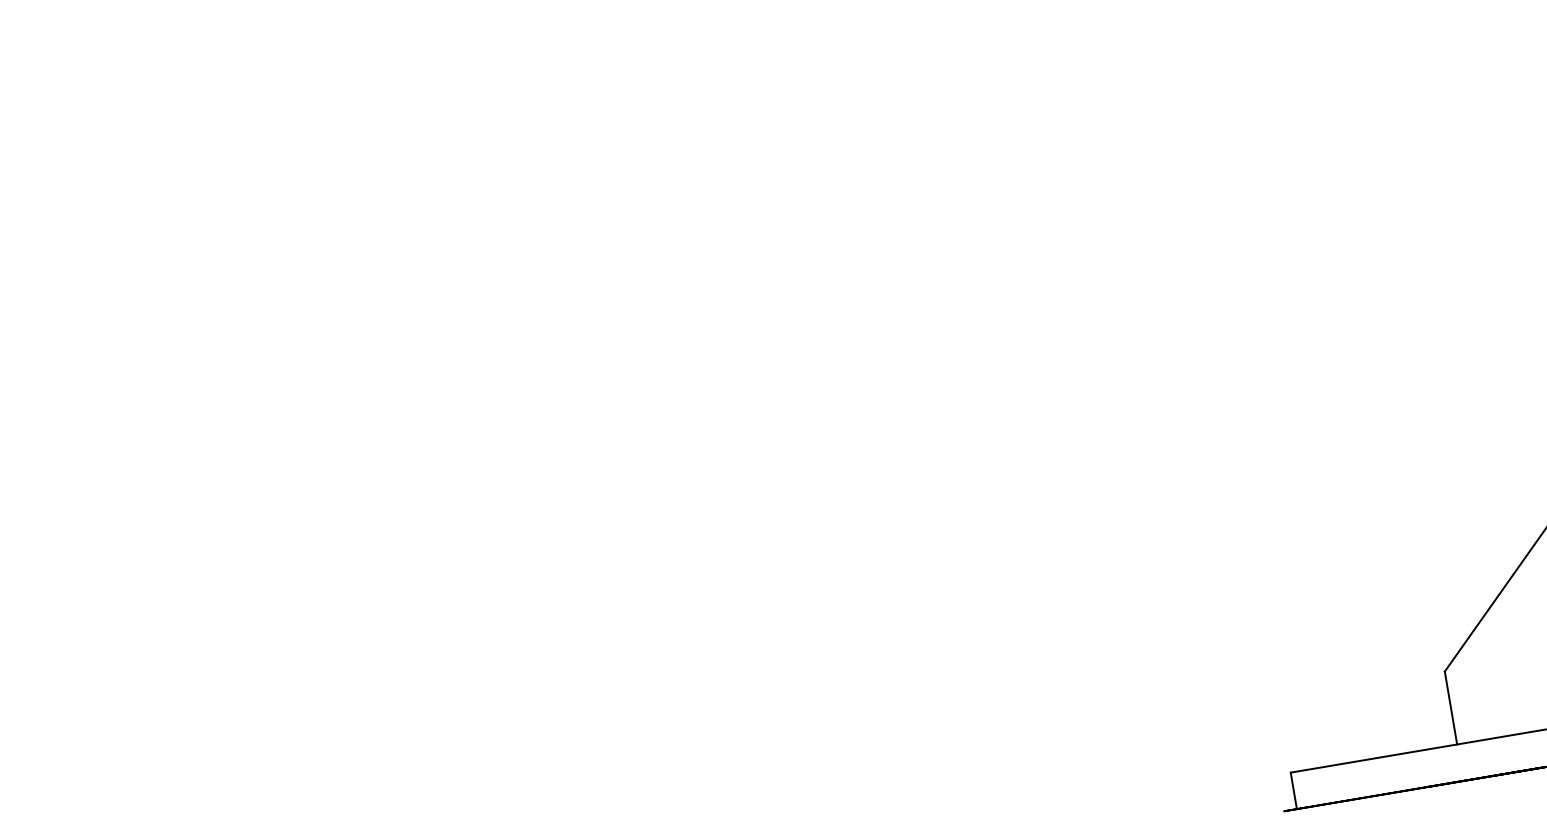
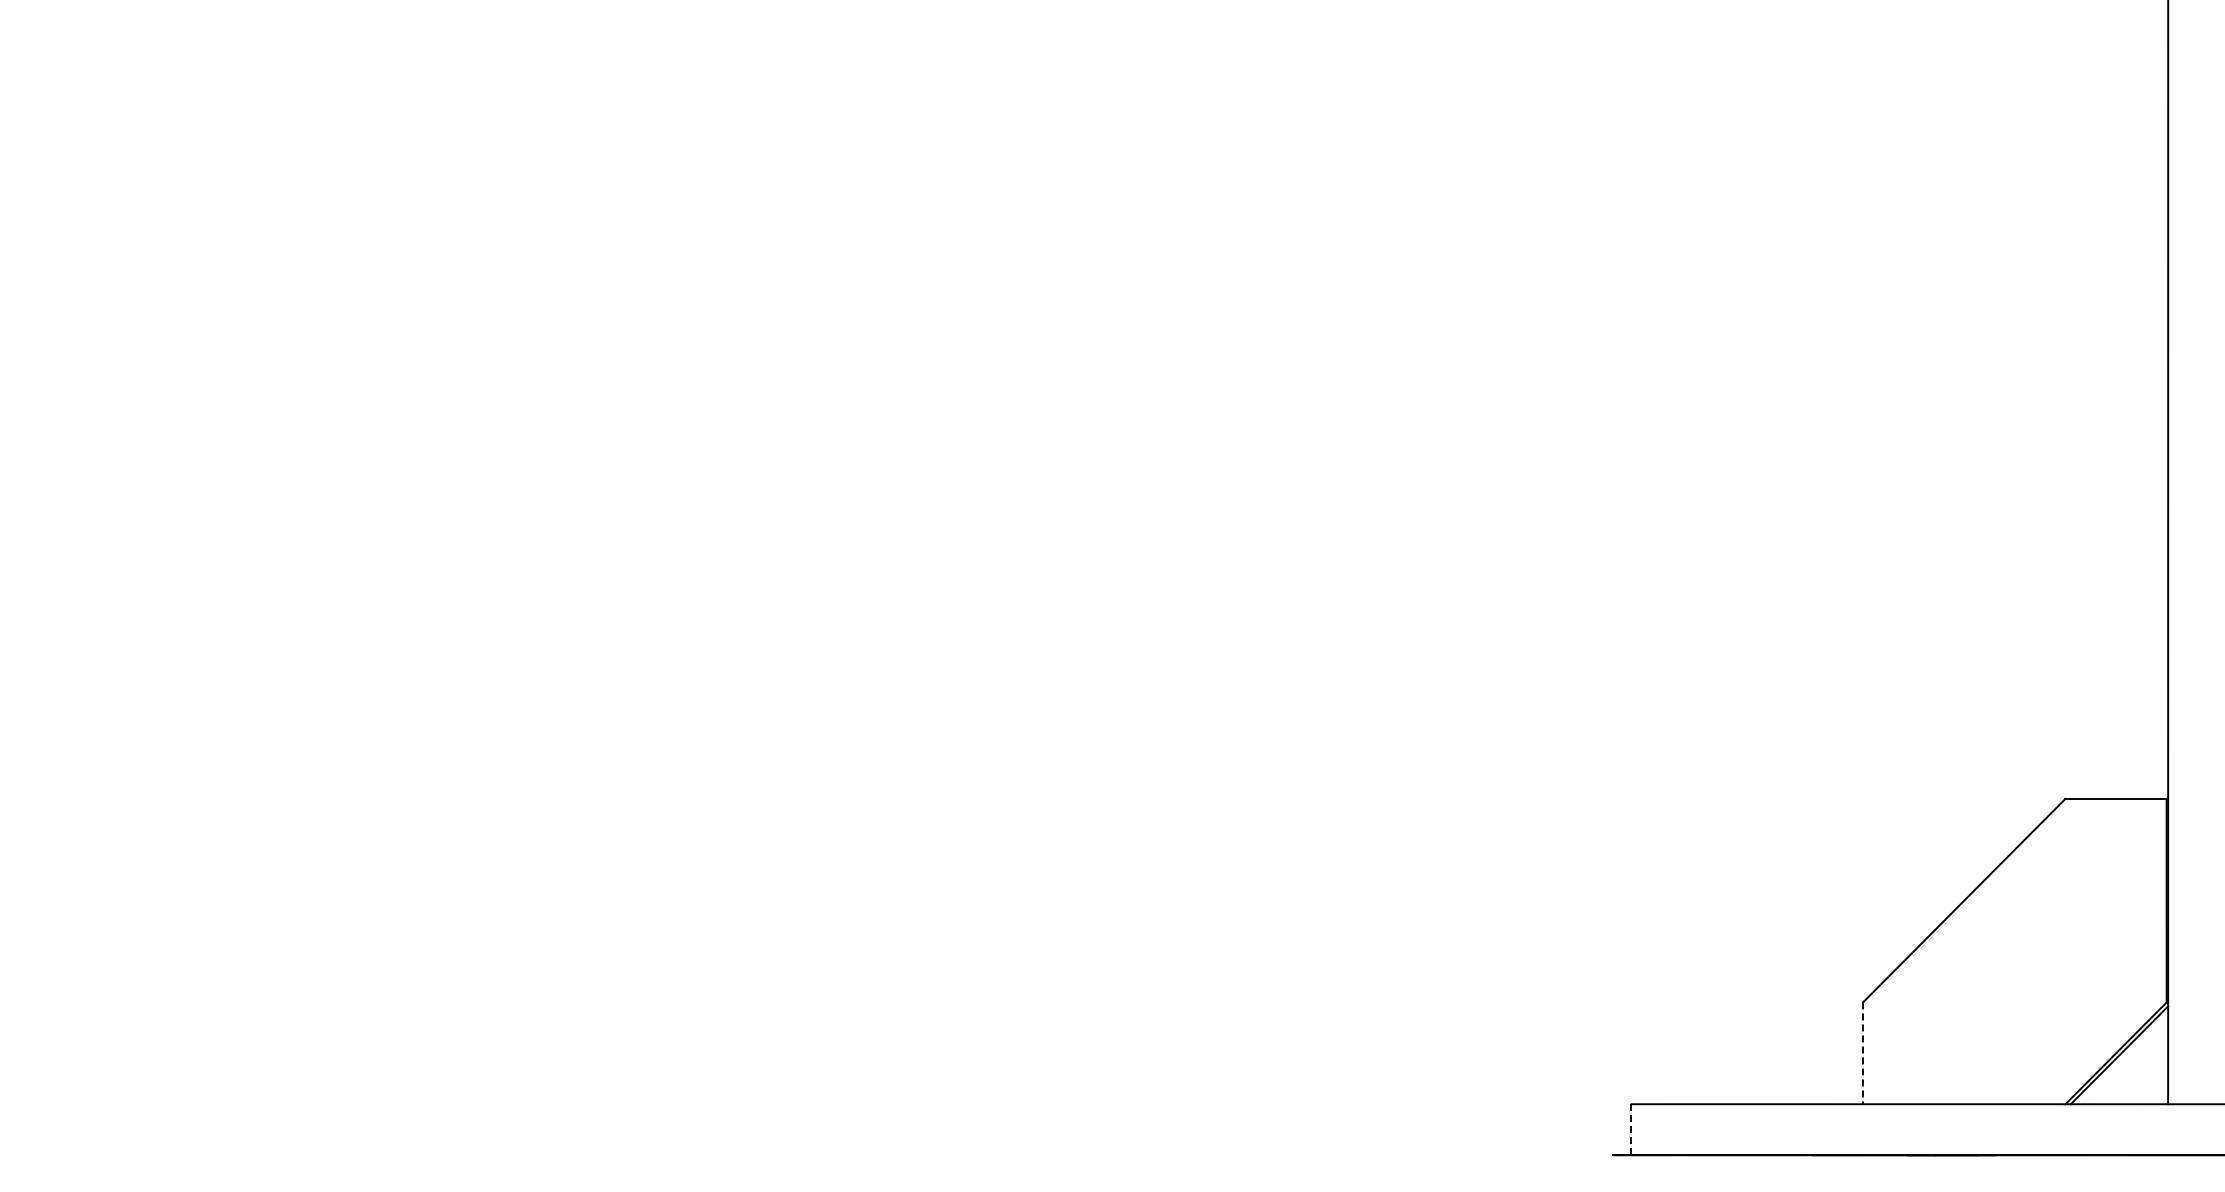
line: (1450, 708) -> (1862, 1053), solid -> dashed
line: (1293, 791) -> (1630, 1130), solid -> dashed

